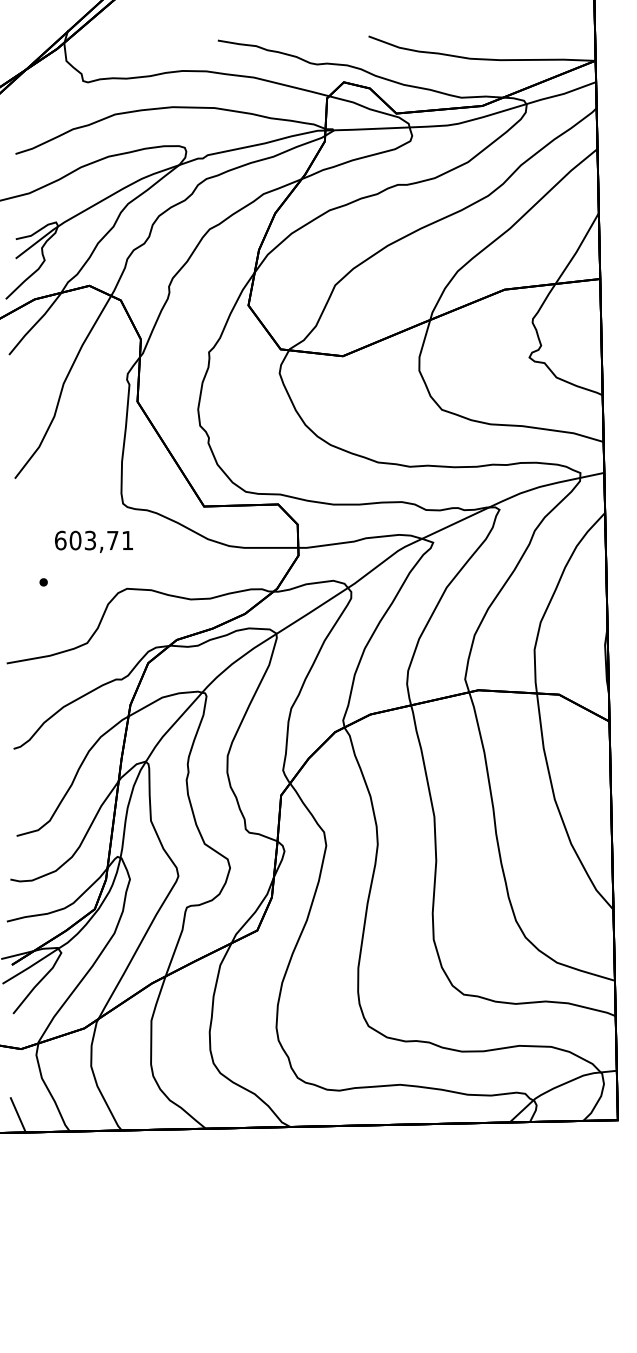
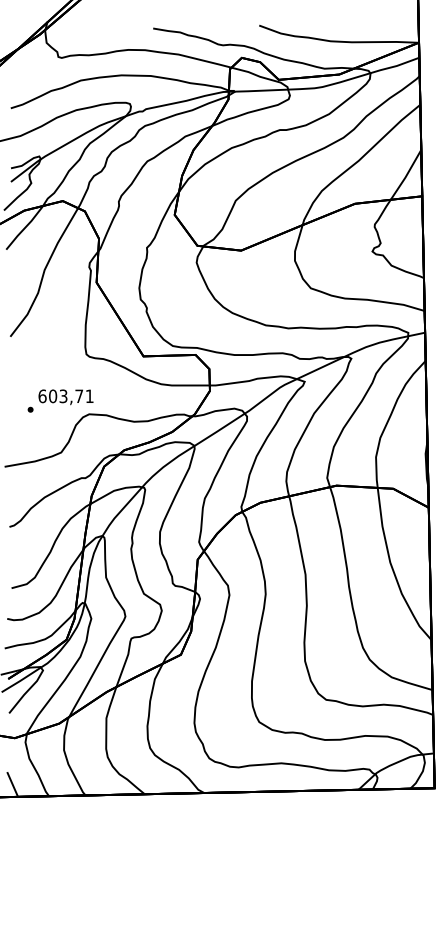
text: (93, 542) -> (65, 397), moved

